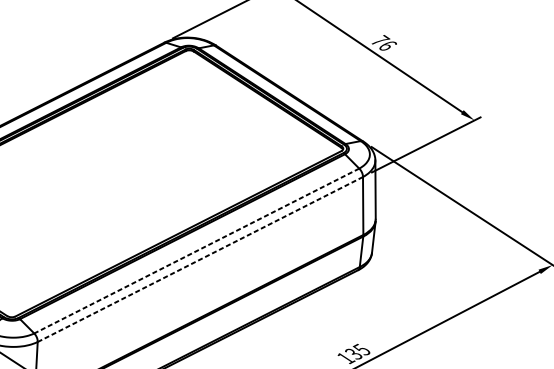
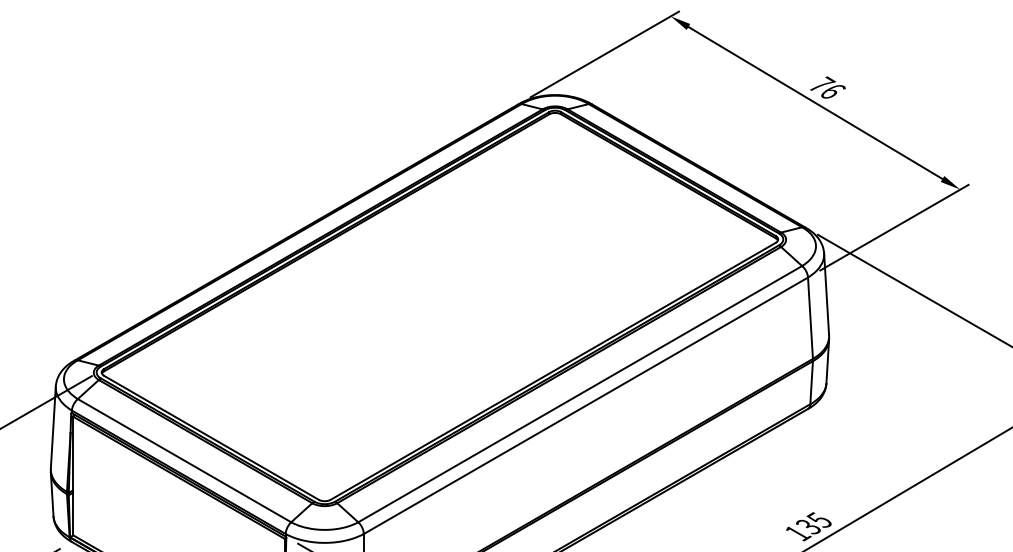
line: (196, 251) -> (579, 394), dashed -> solid
line: (200, 259) -> (586, 405), dashed -> solid

